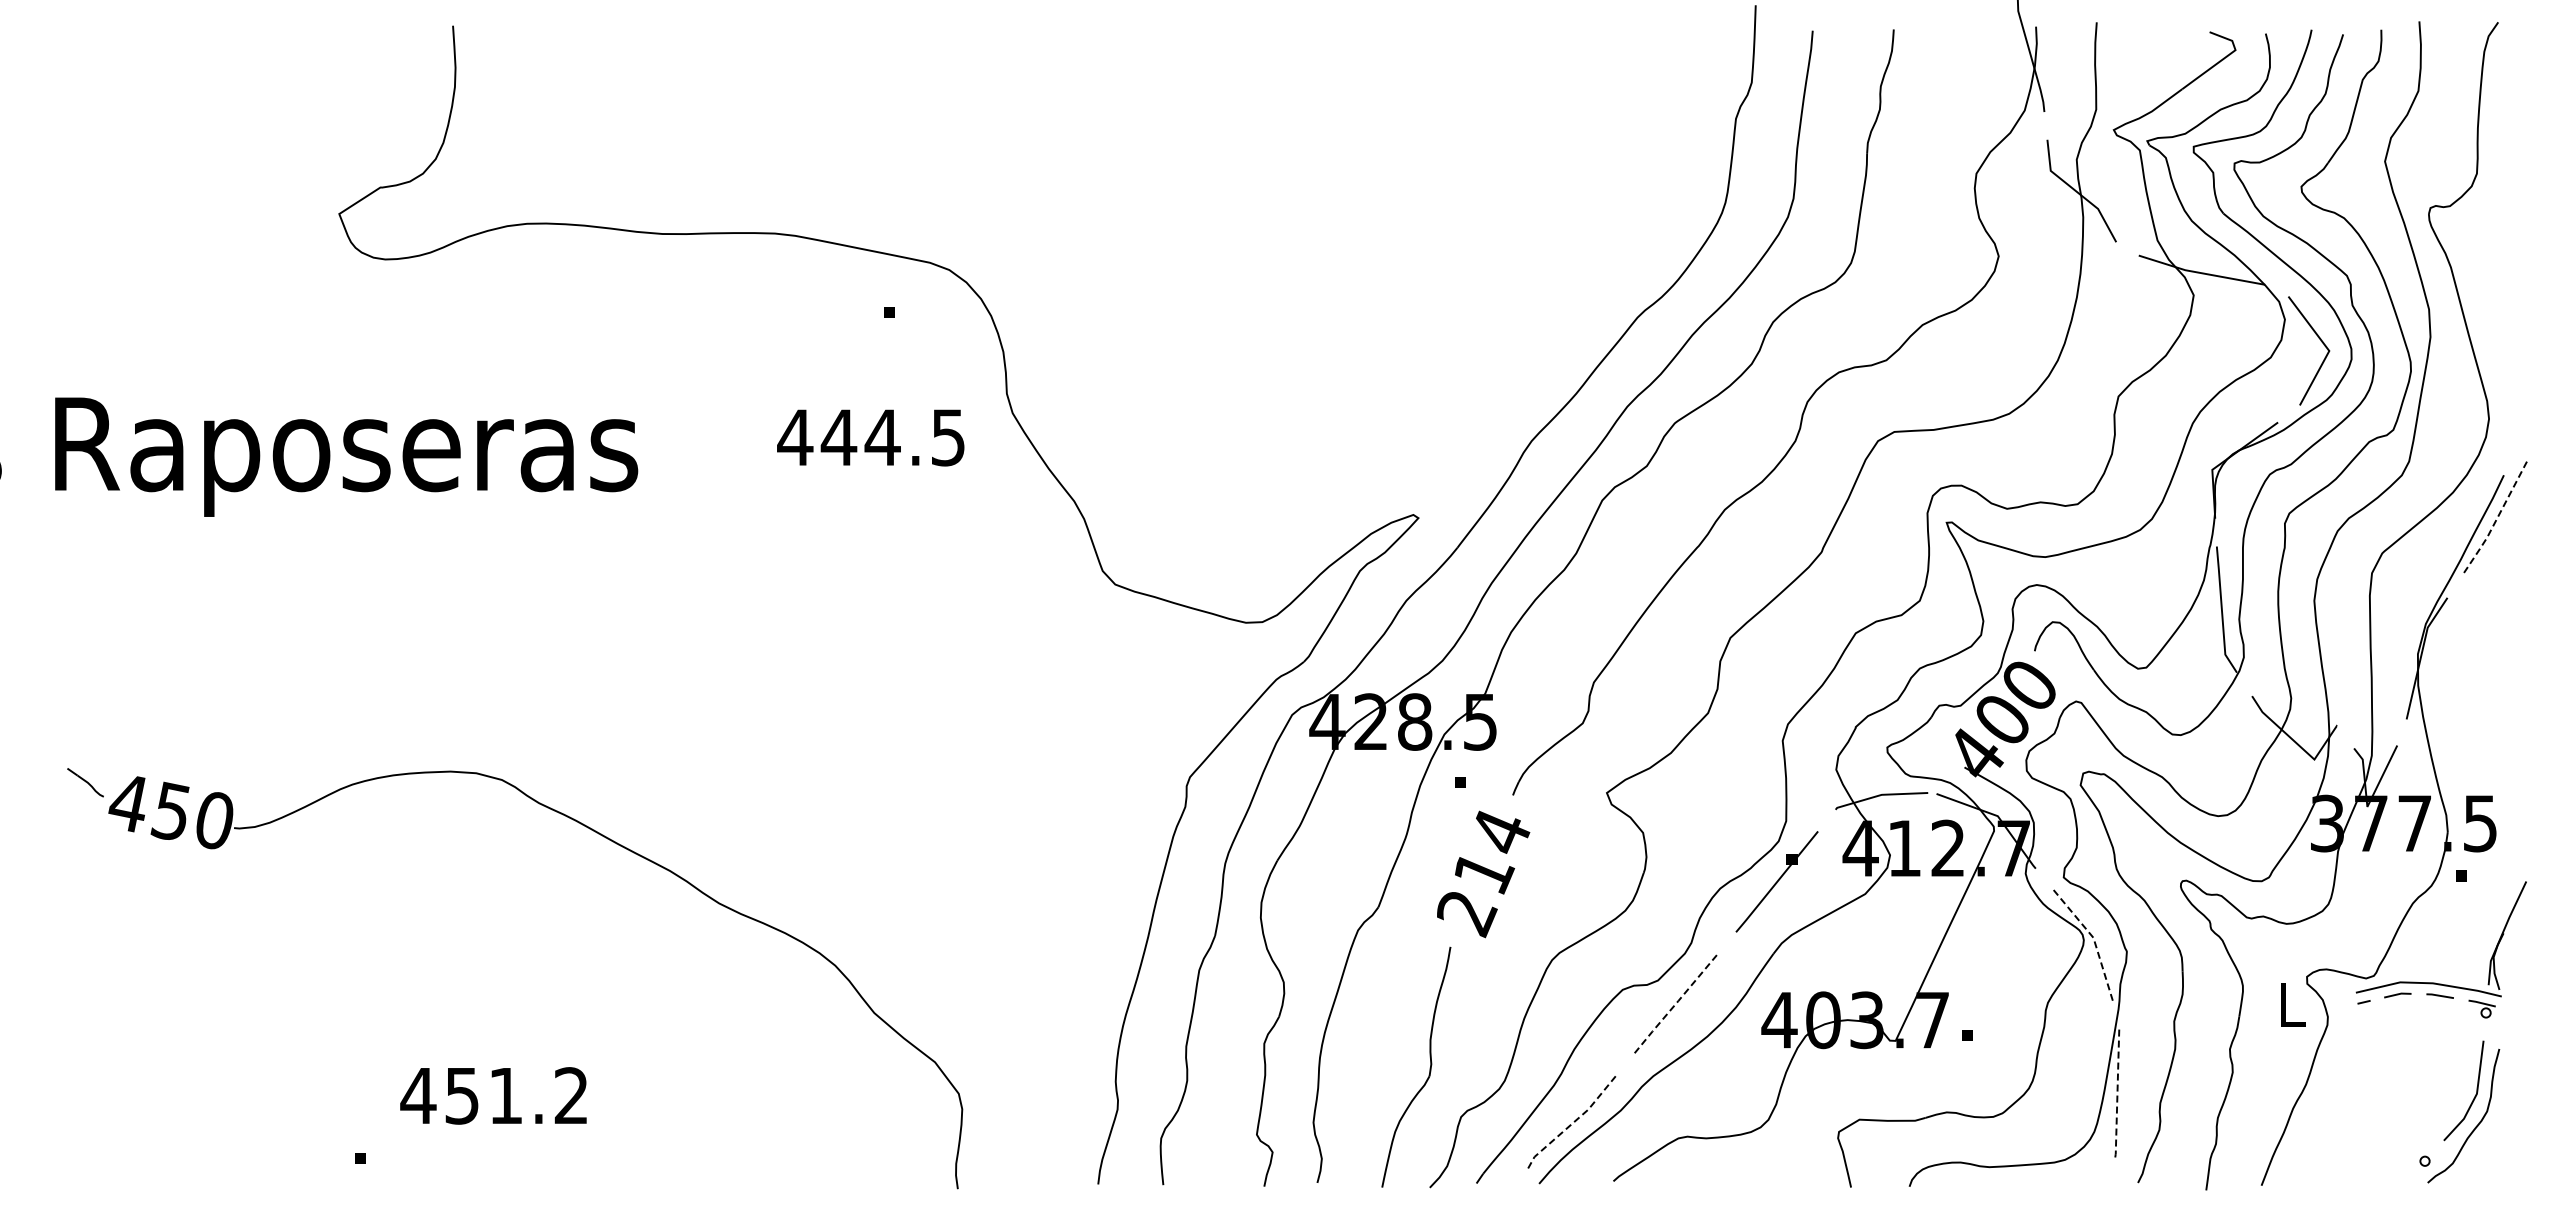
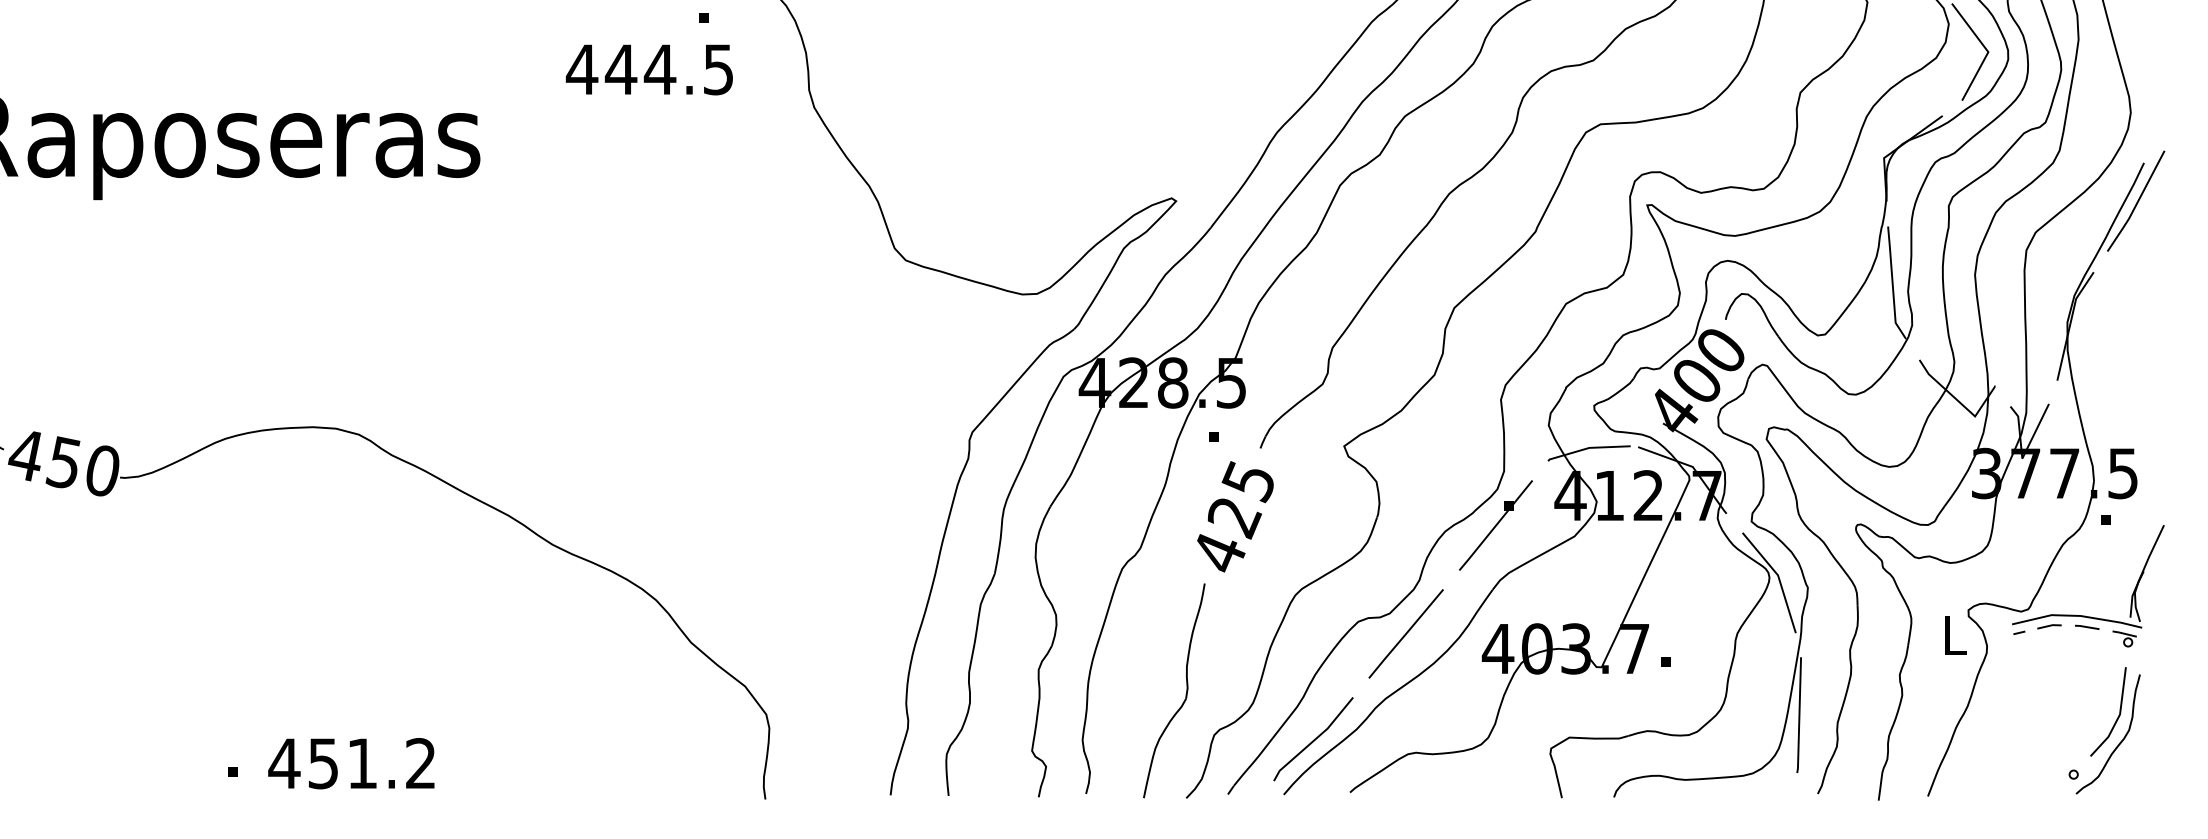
text: (870, 437) -> (649, 69), moved
line: (2495, 520) -> (2136, 203), dashed -> solid
text: (1483, 873) -> (1234, 518), 214 -> 425
line: (2094, 939) -> (1778, 576), dashed -> solid
line: (1676, 1003) -> (1406, 633), dashed -> solid
text: (493, 1095) -> (351, 763), moved
line: (2117, 1095) -> (1799, 716), dashed -> solid
line: (1573, 1122) -> (1314, 740), dashed -> solid

